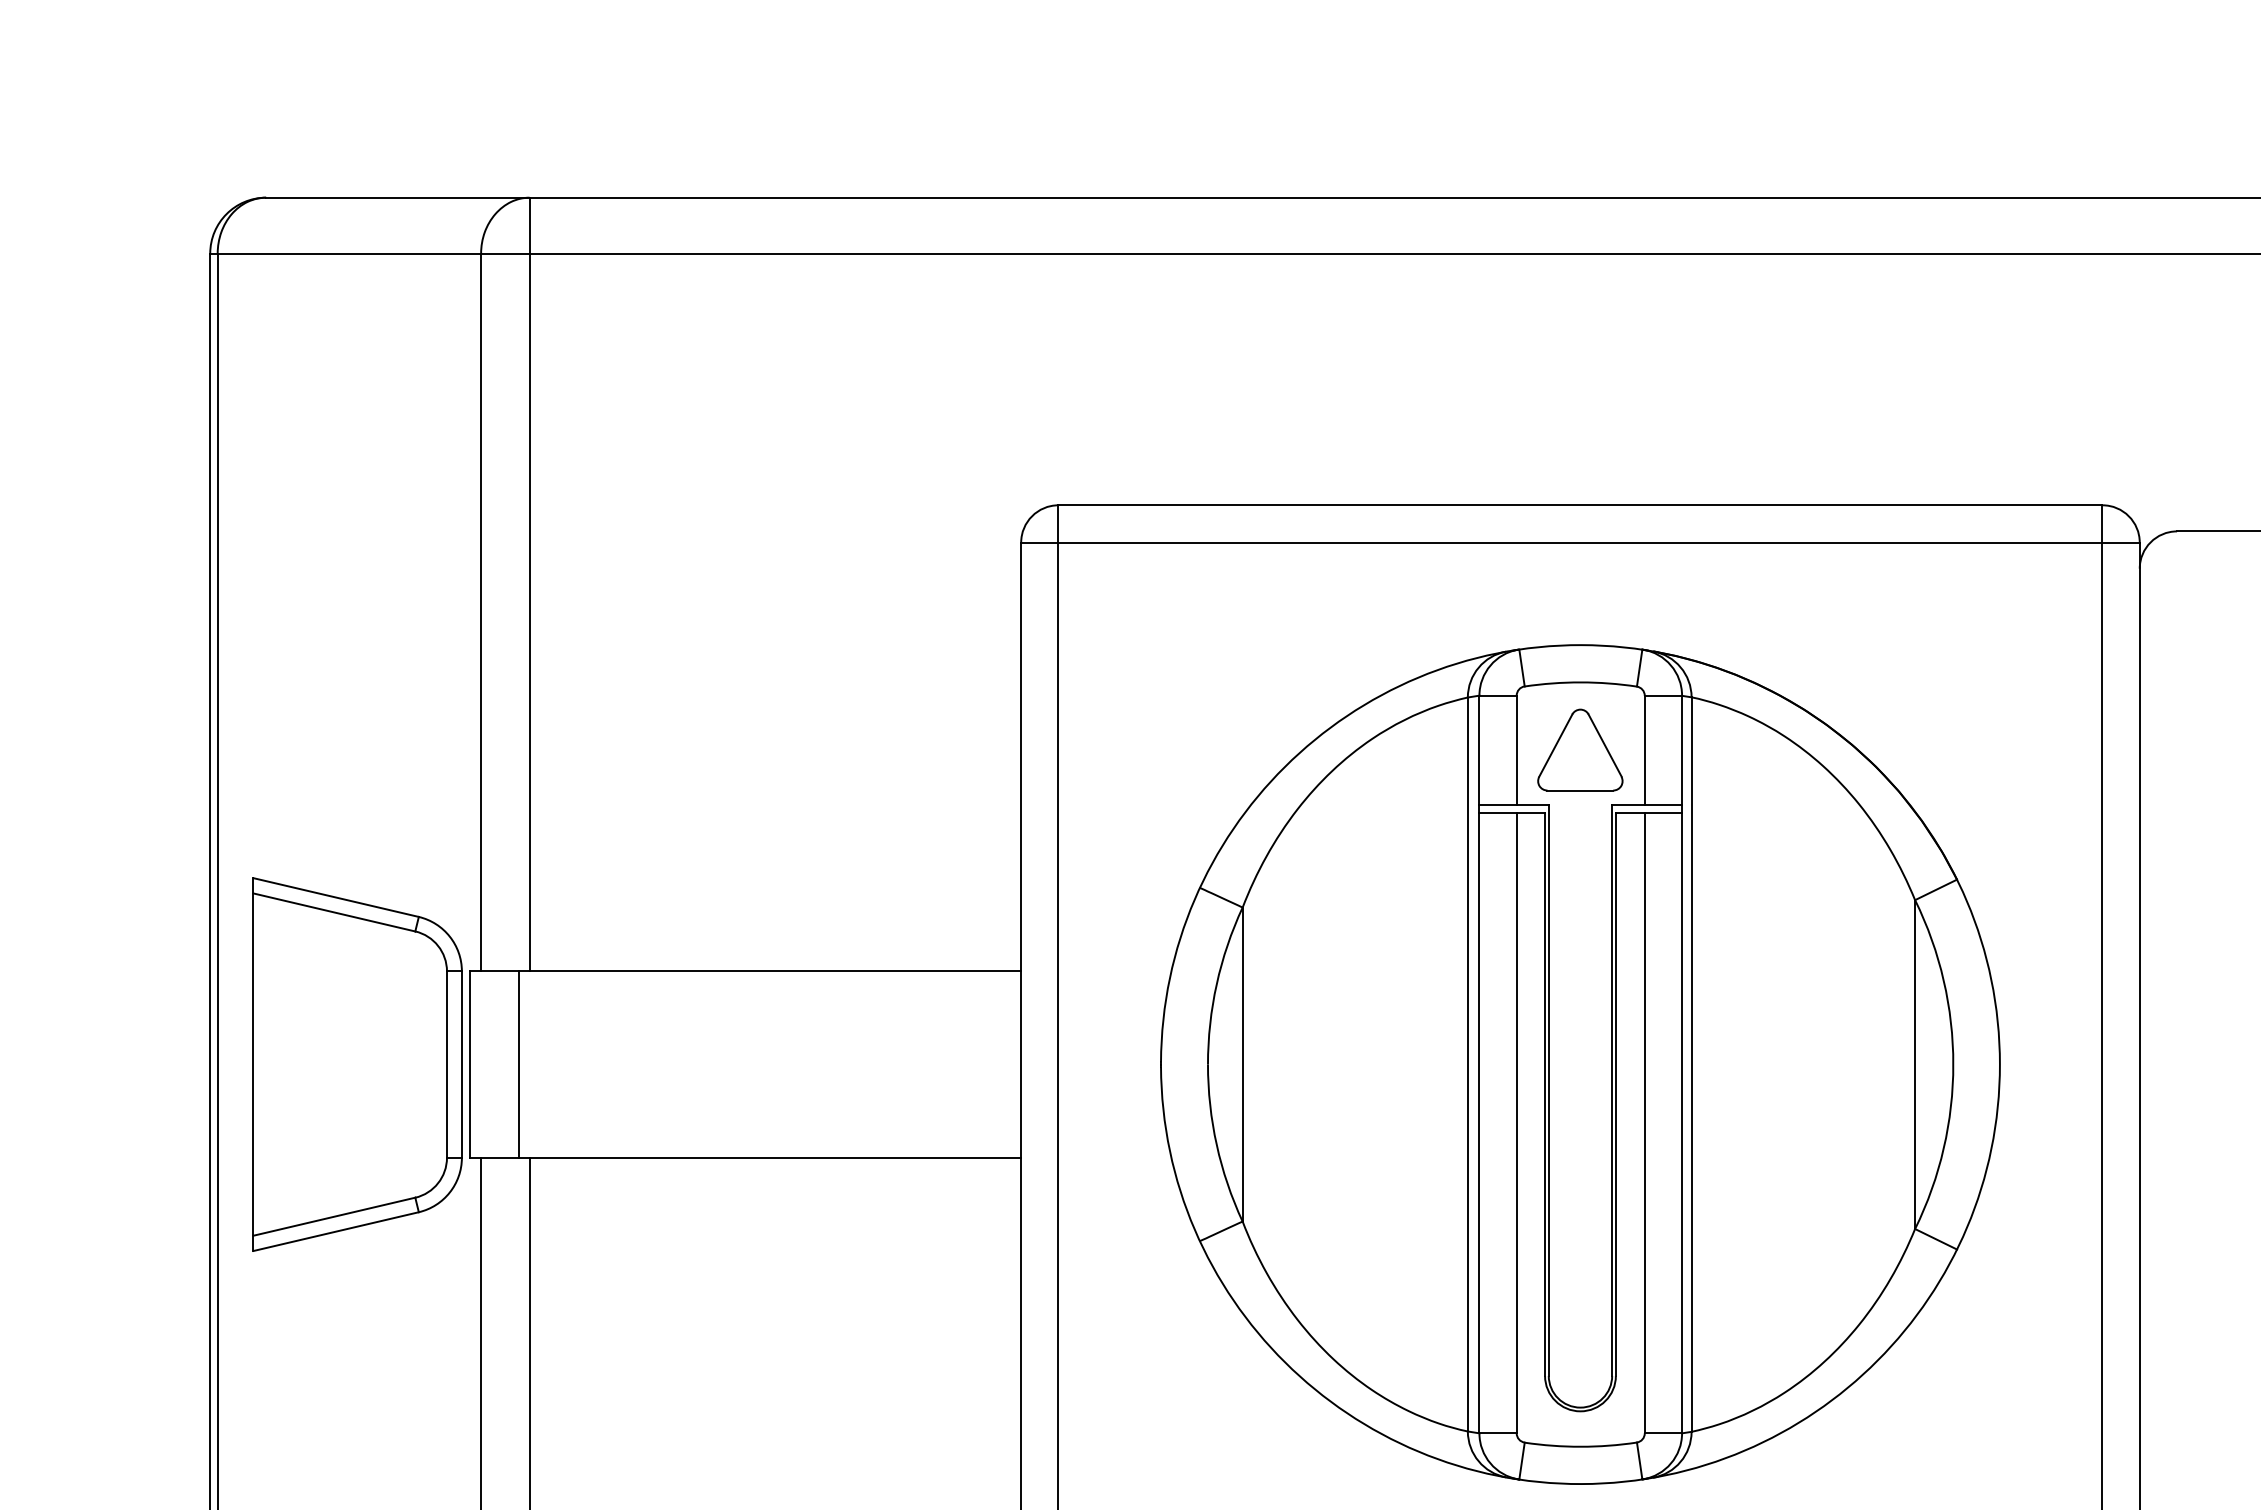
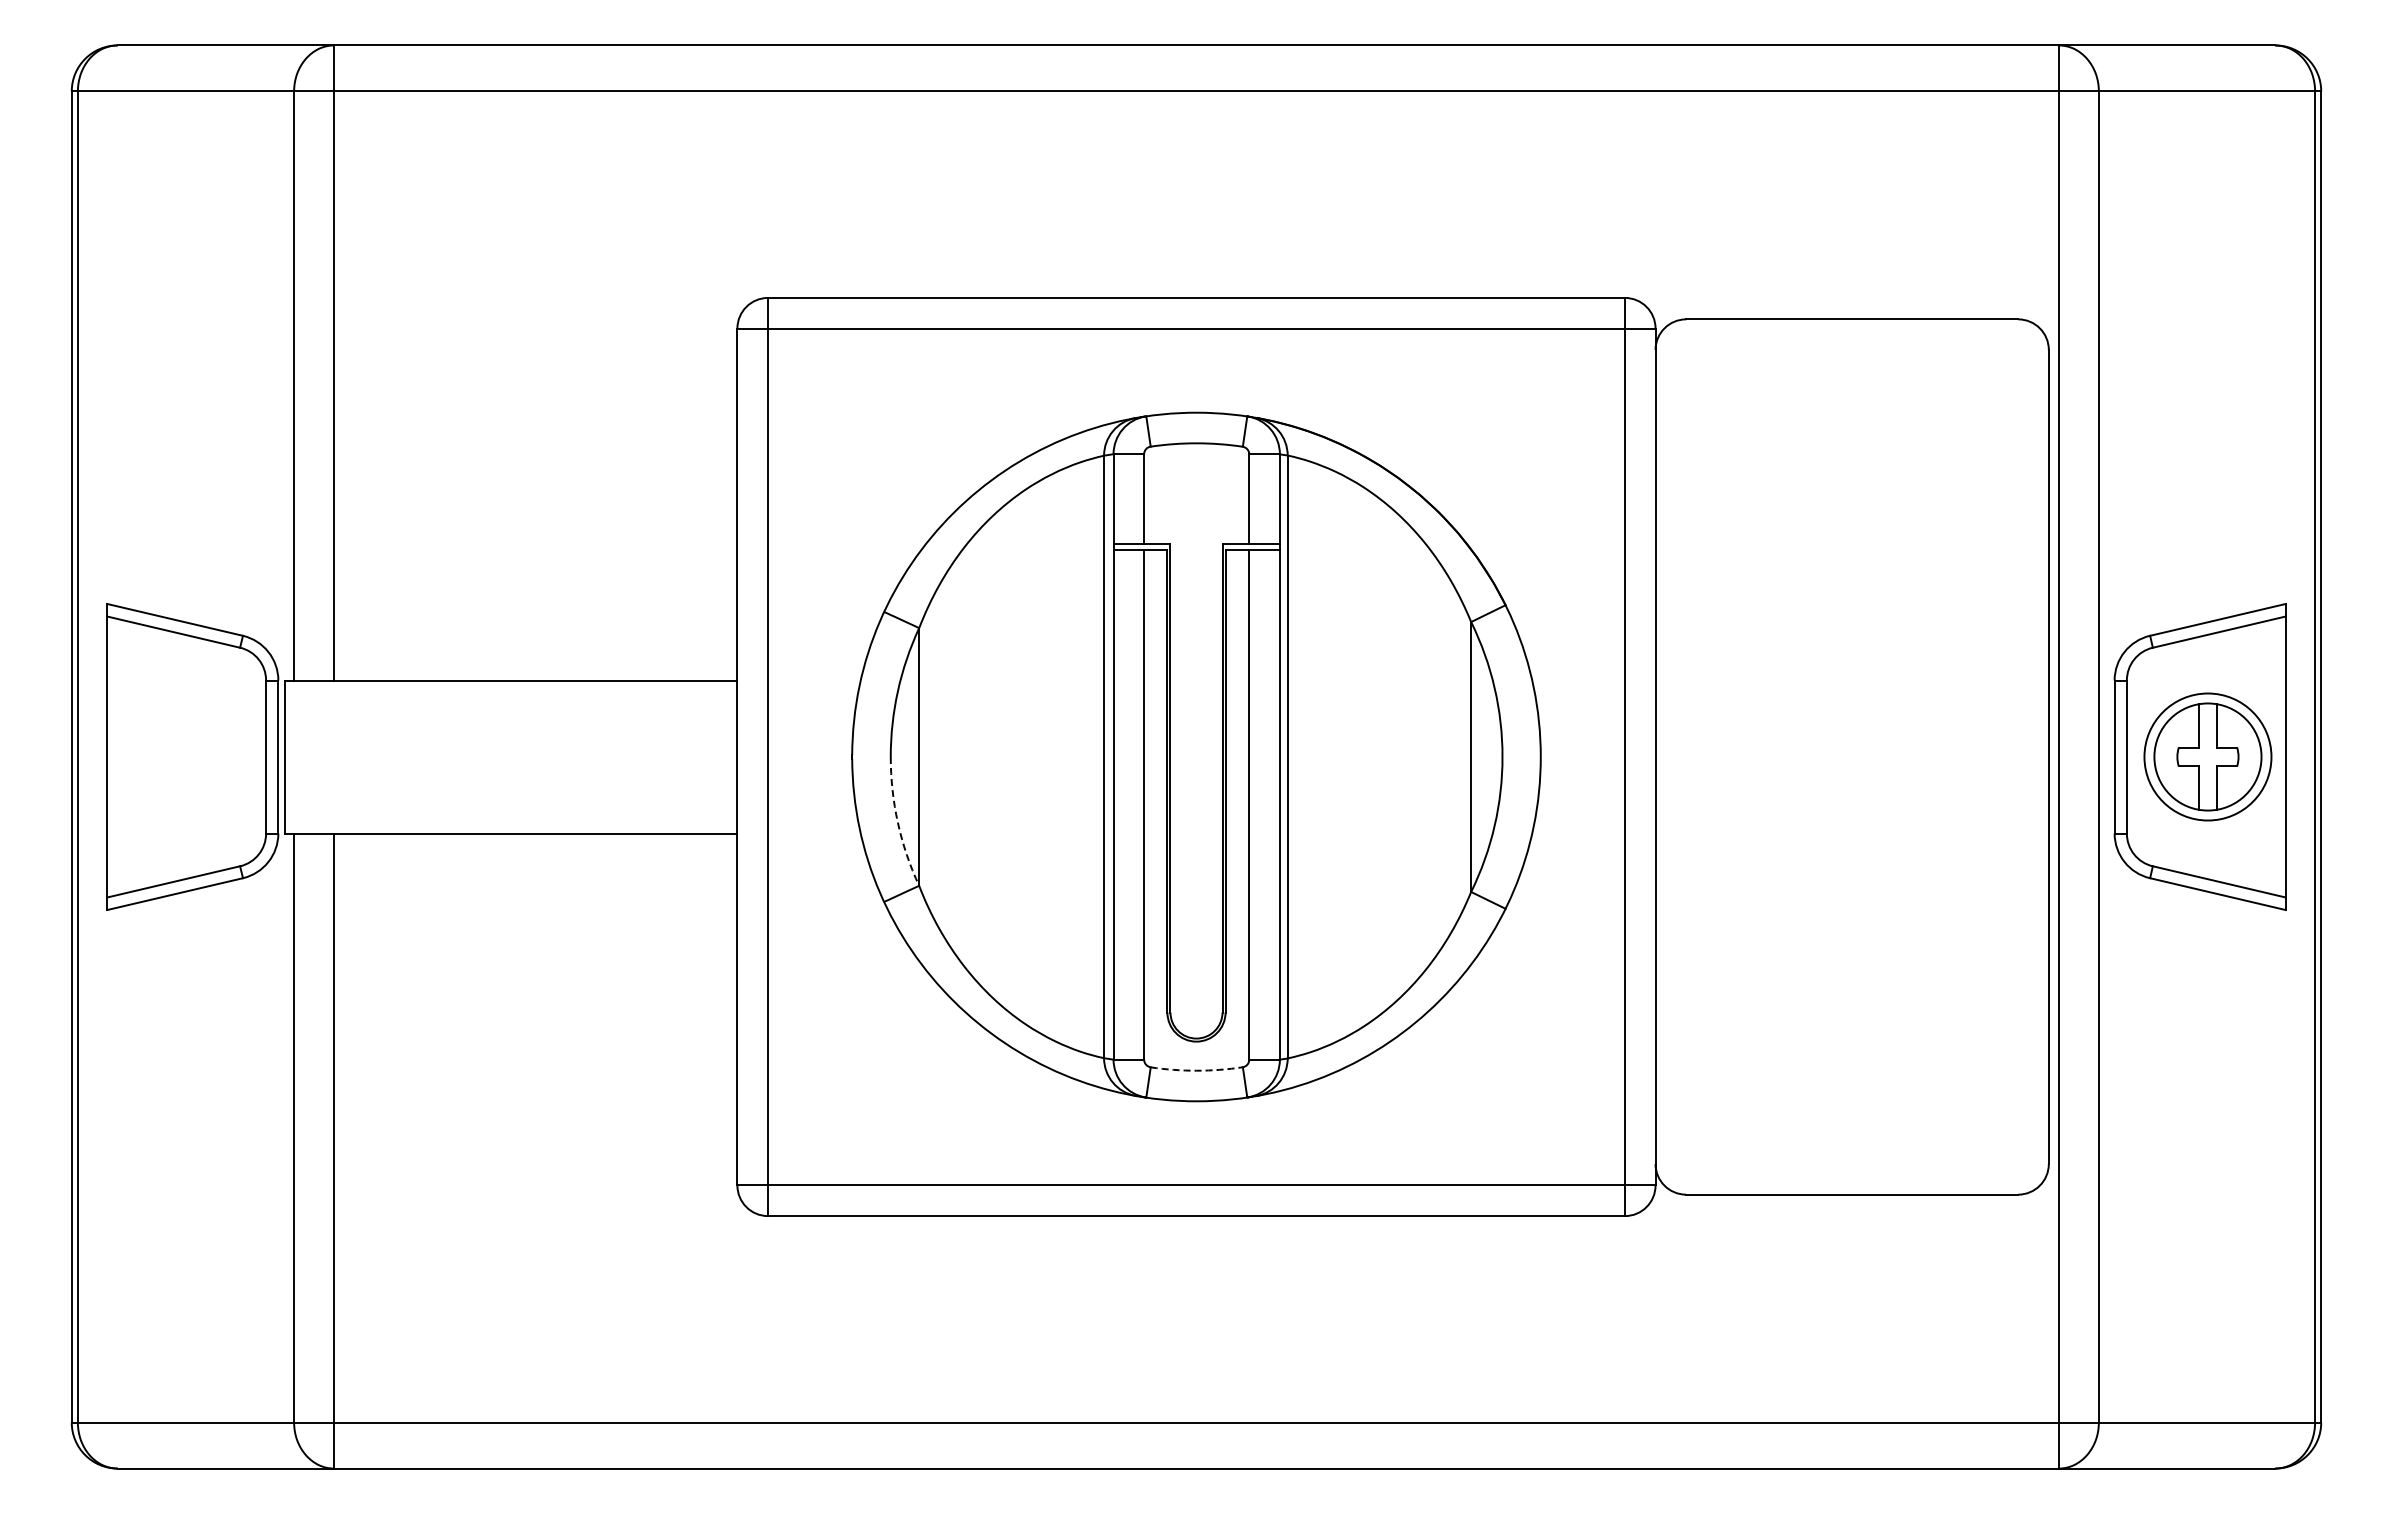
part: (1579, 749) -> (1195, 498), removed
line: (519, 1063) -> (325, 756), removed
arc: (1216, 1144) -> (897, 822), solid -> dashed
arc: (1580, 1446) -> (1196, 1070), solid -> dashed

